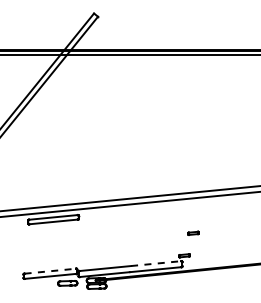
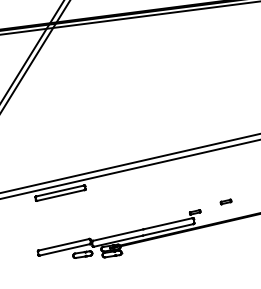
part: (193, 232) -> (225, 201), moved
line: (156, 263) -> (168, 223), dashed -> solid
line: (50, 271) -> (64, 245), dashed -> solid

